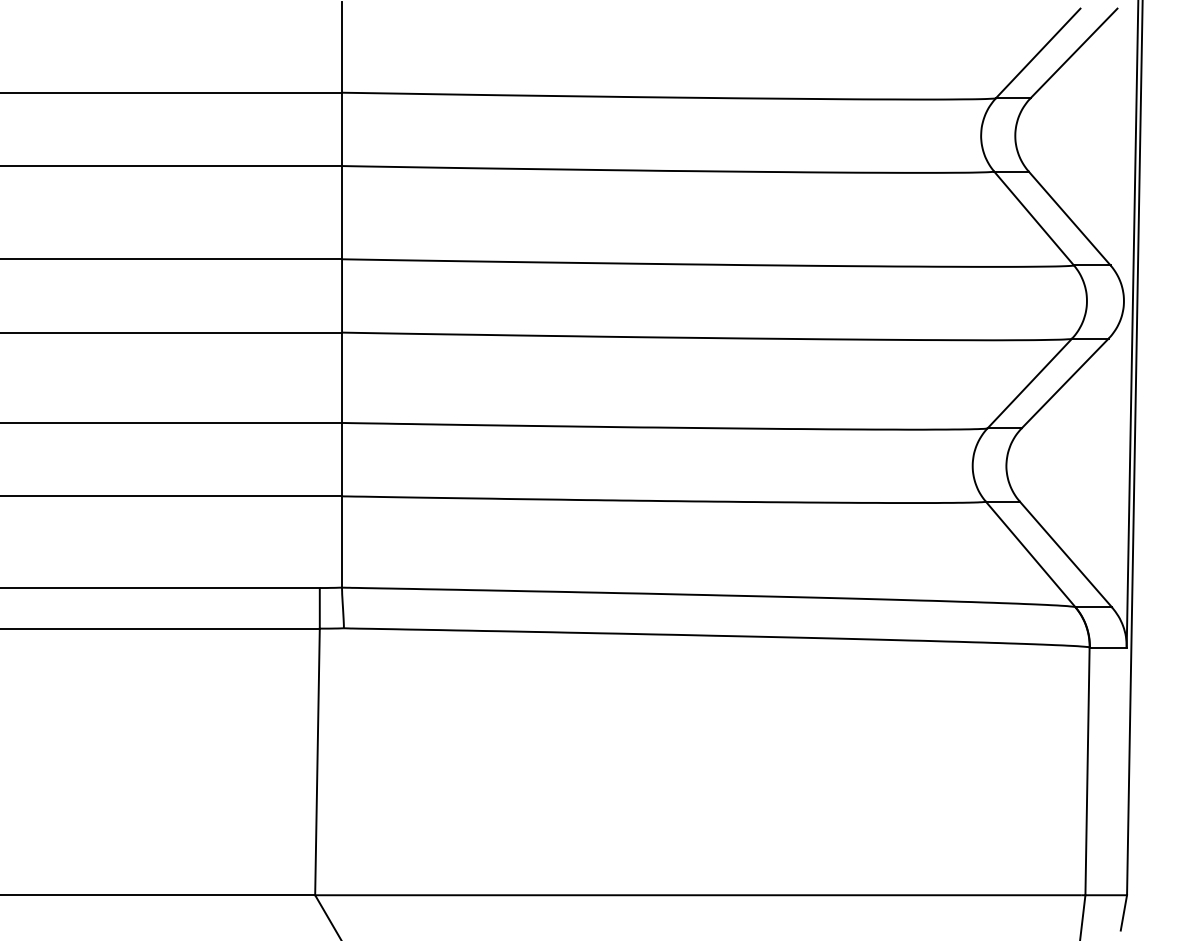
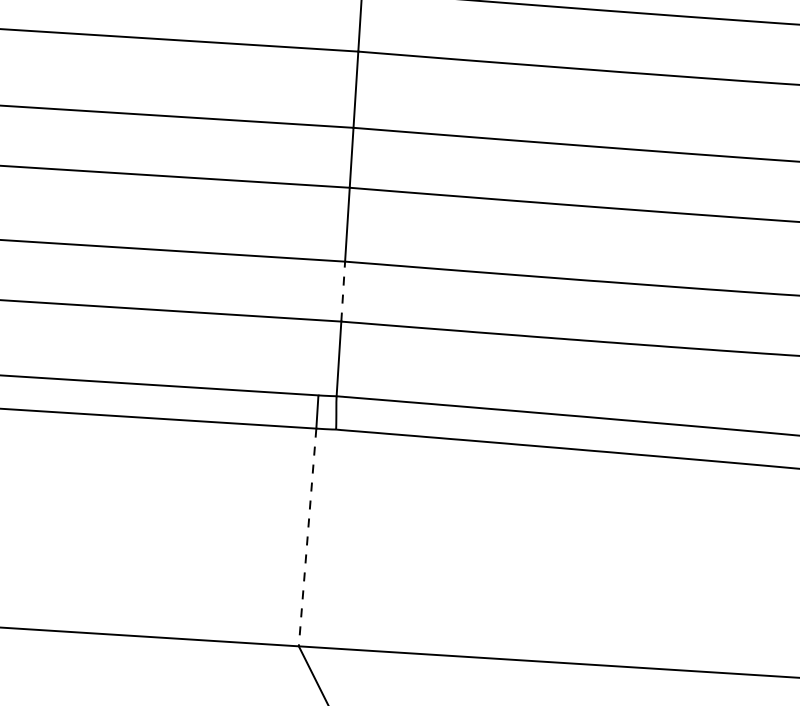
line: (342, 459) -> (343, 291), solid -> dashed
line: (317, 762) -> (307, 537), solid -> dashed

